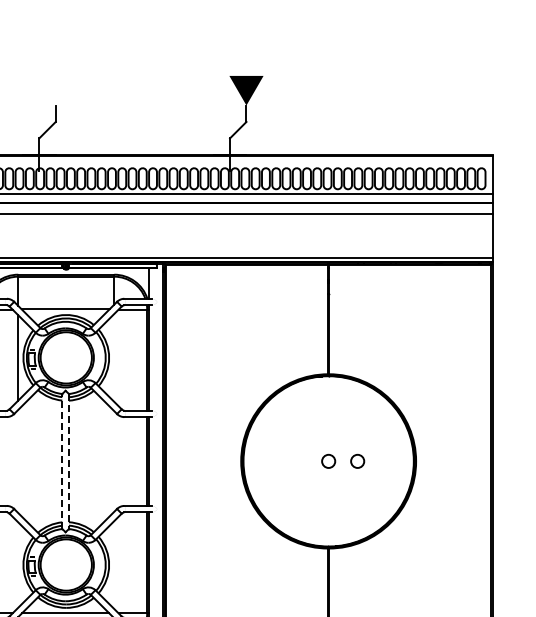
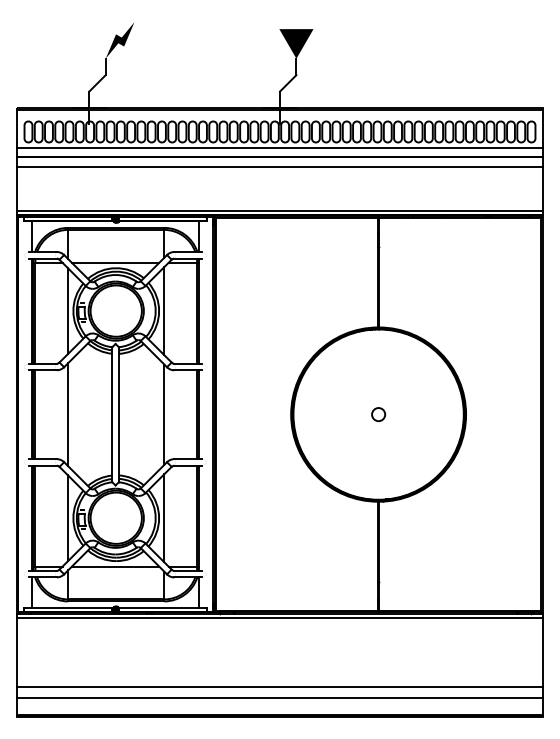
fill: (69, 87) -> (119, 40), added
line: (114, 357) -> (164, 310), added
line: (18, 461) -> (68, 414), added
line: (62, 461) -> (112, 414), dashed -> solid
line: (68, 461) -> (118, 414), dashed -> solid
line: (114, 461) -> (164, 414), added
circle: (357, 461) -> (407, 414), removed
line: (18, 565) -> (68, 518), added
line: (114, 565) -> (164, 518), added

